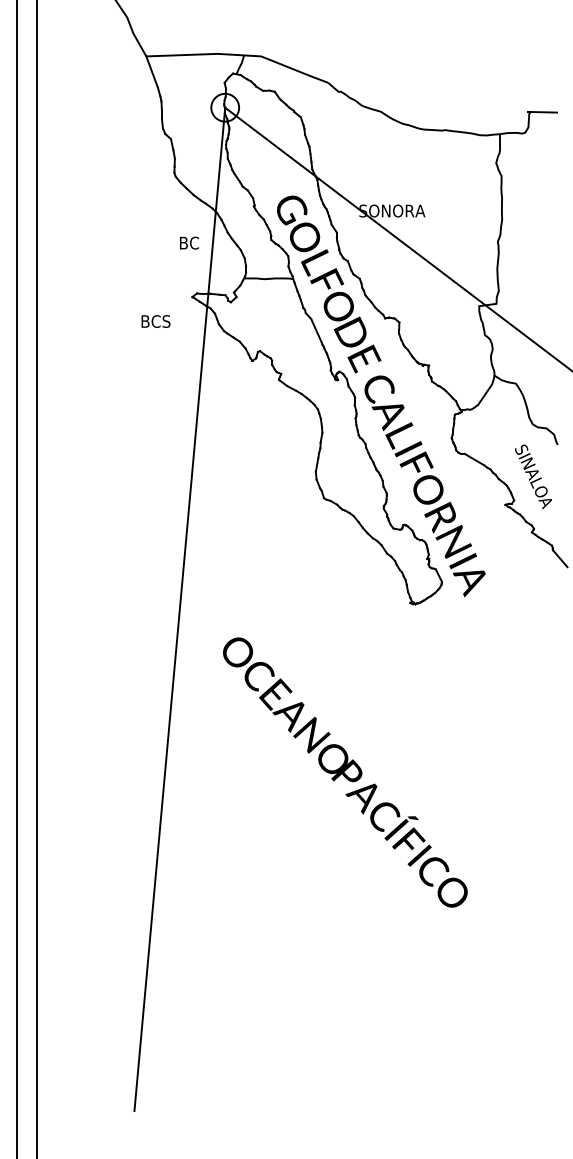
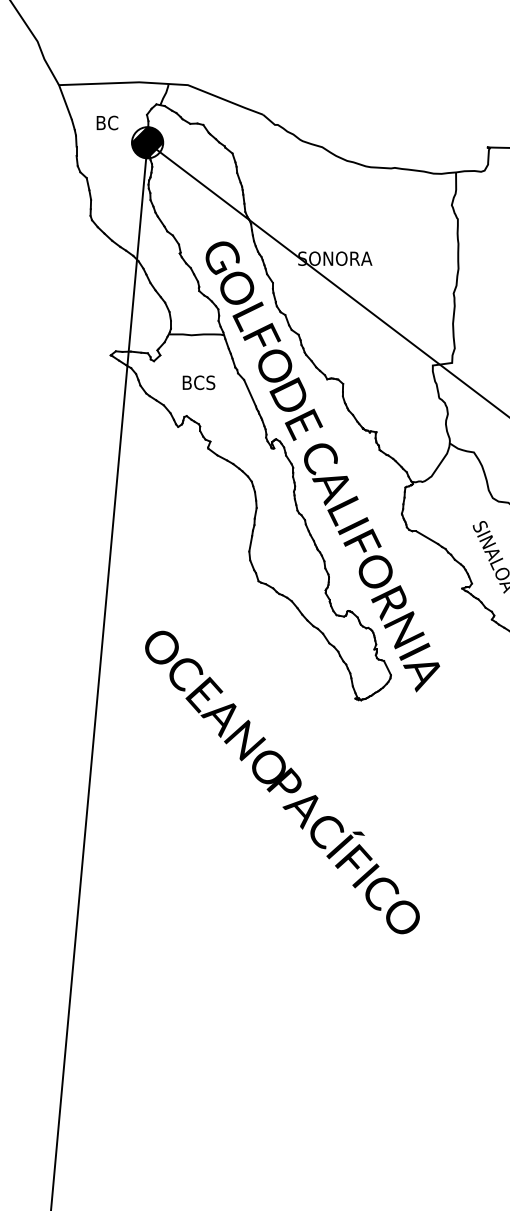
hatch: (225, 107) -> (147, 142), added
text: (189, 242) -> (107, 122), moved
text: (155, 321) -> (198, 382), moved
text: (345, 772) -> (282, 782), moved

